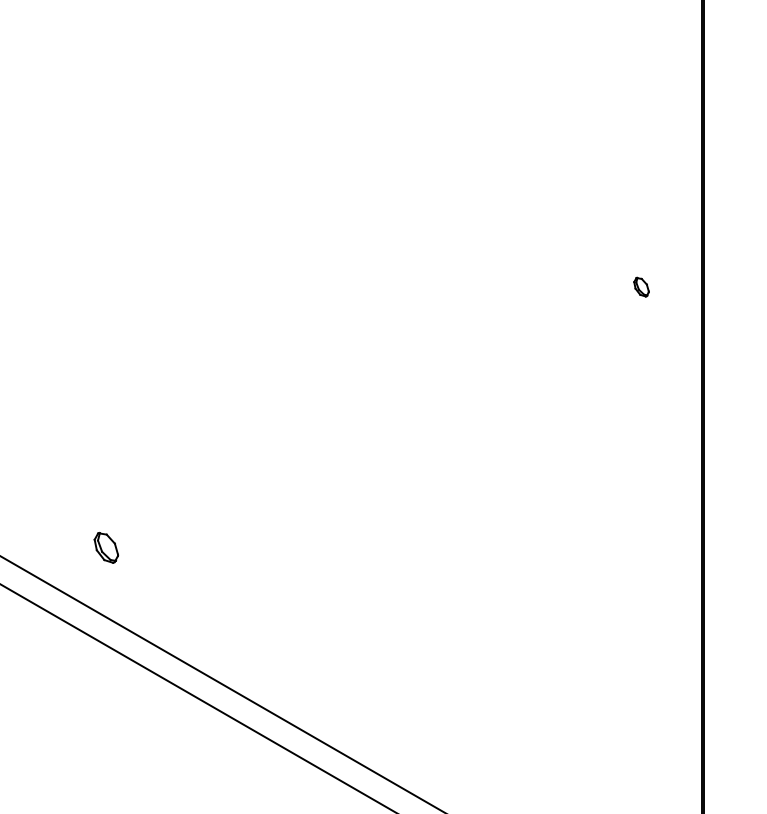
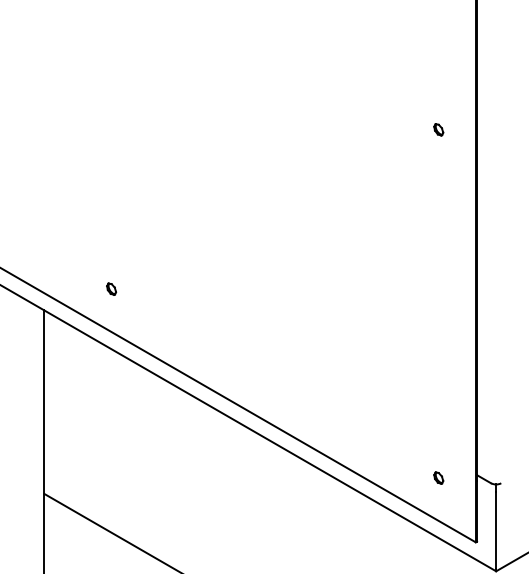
part: (106, 546) -> (111, 288), size x0.62

